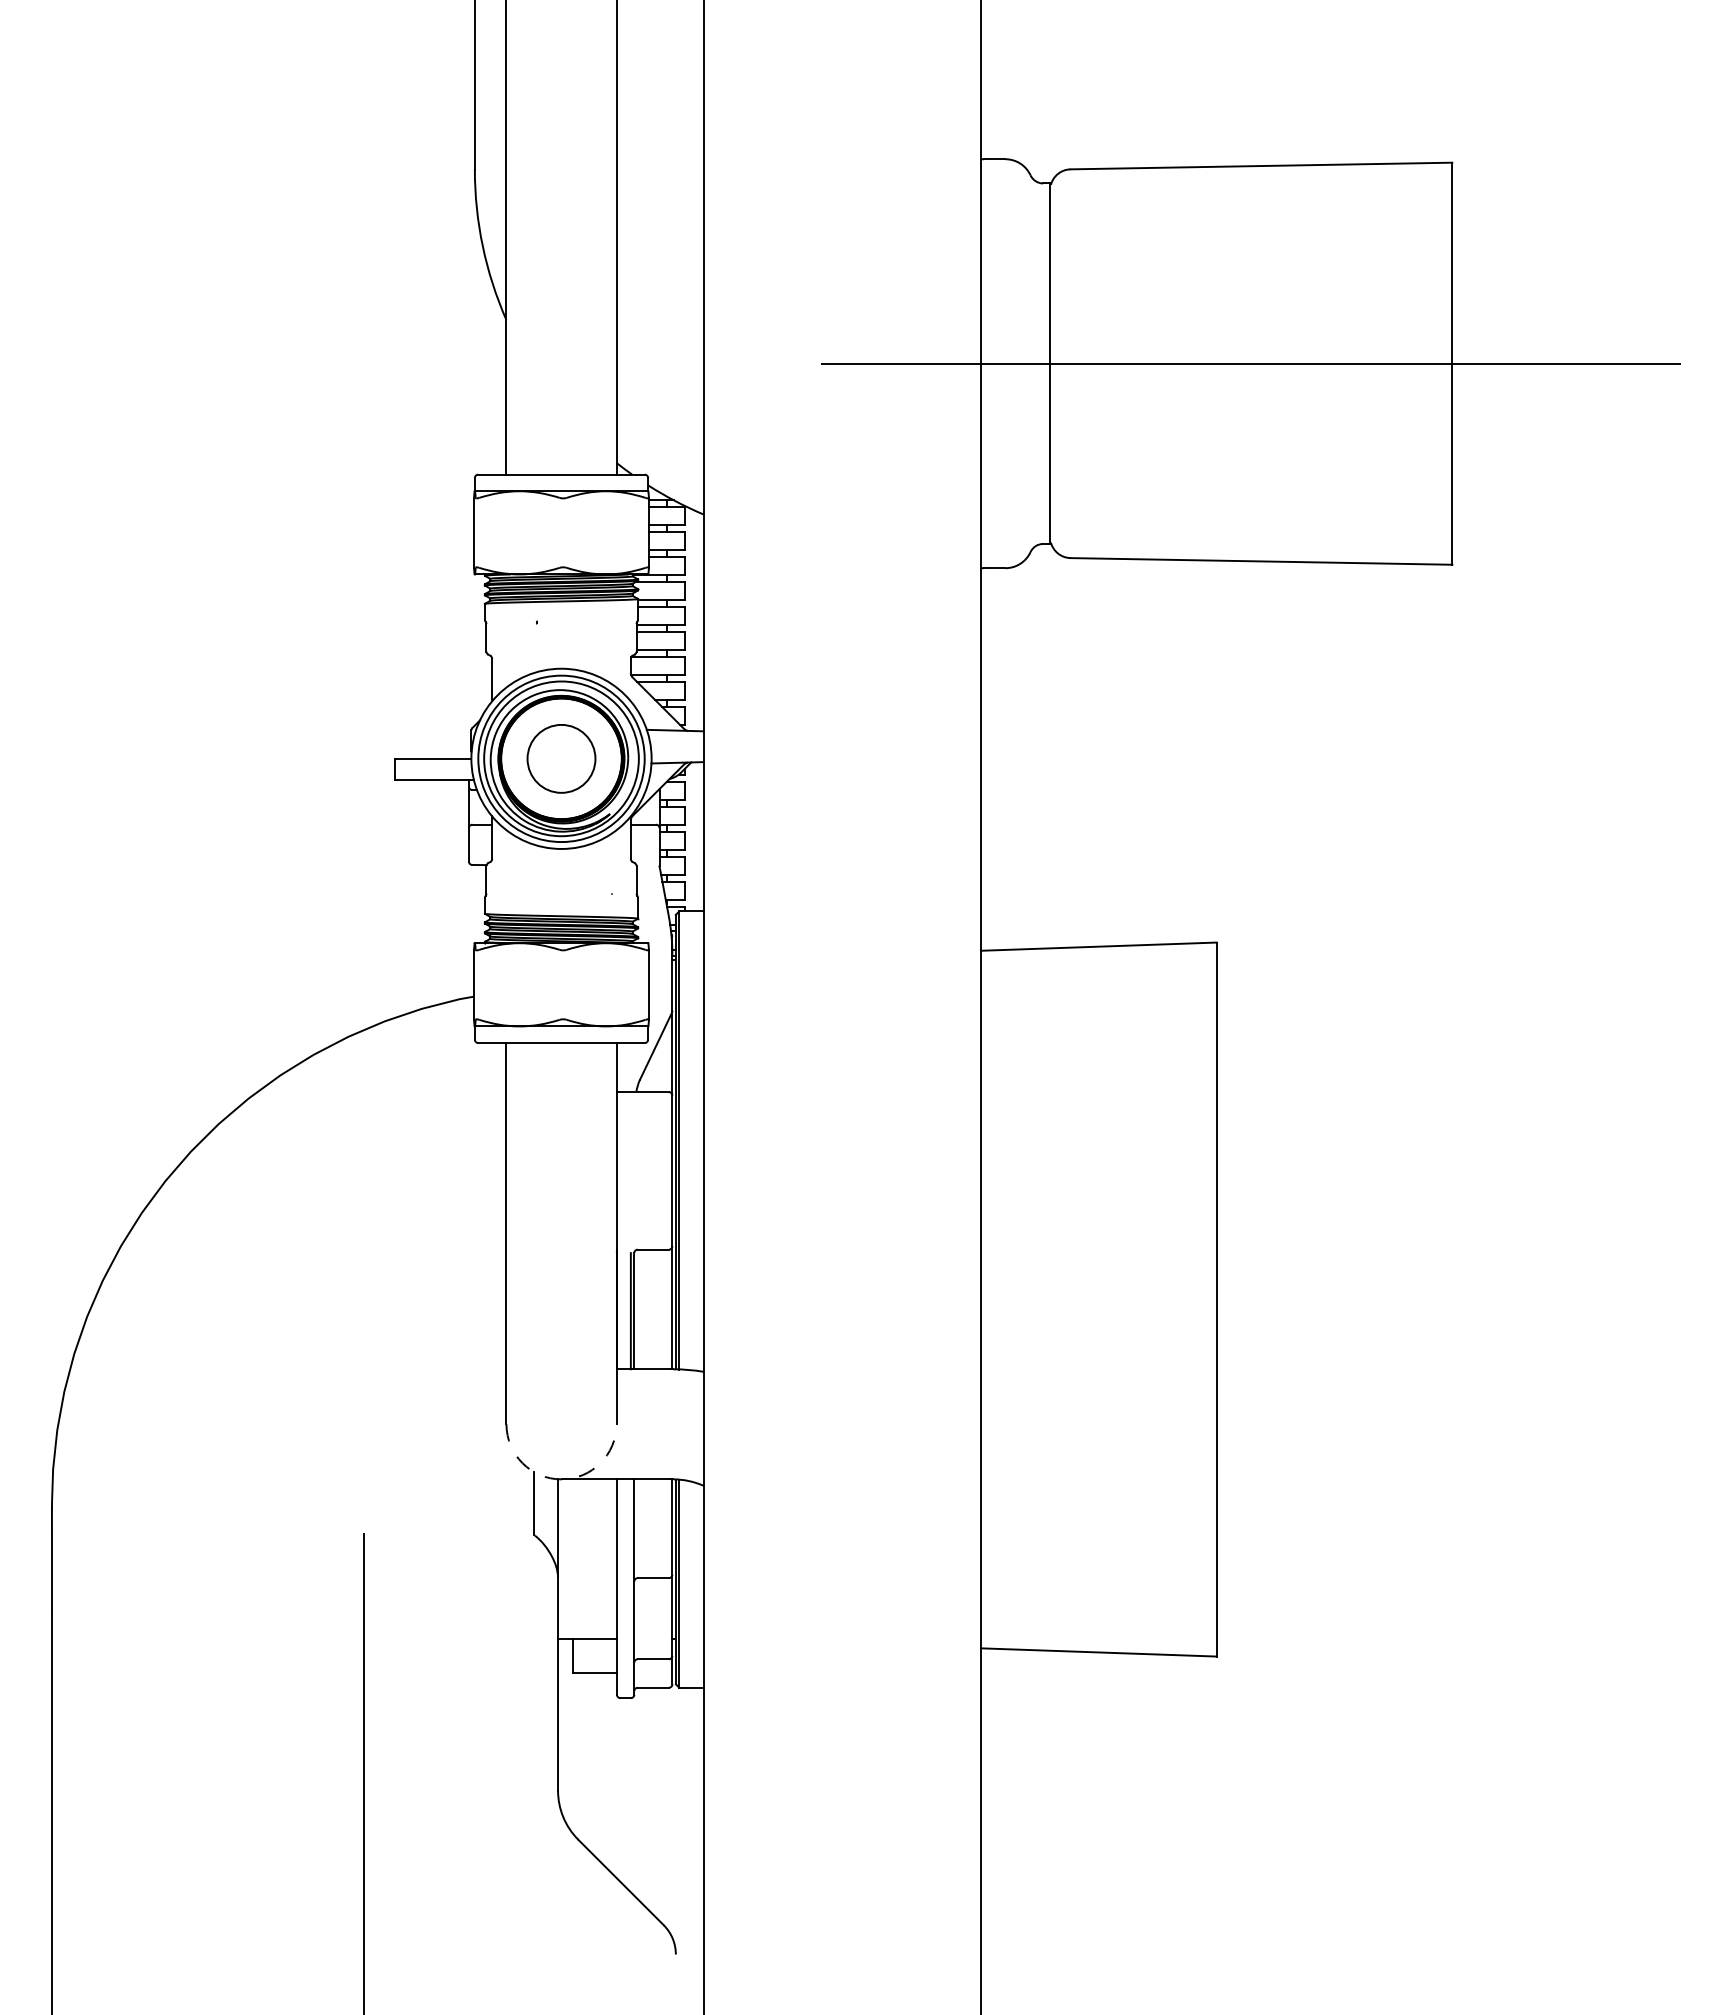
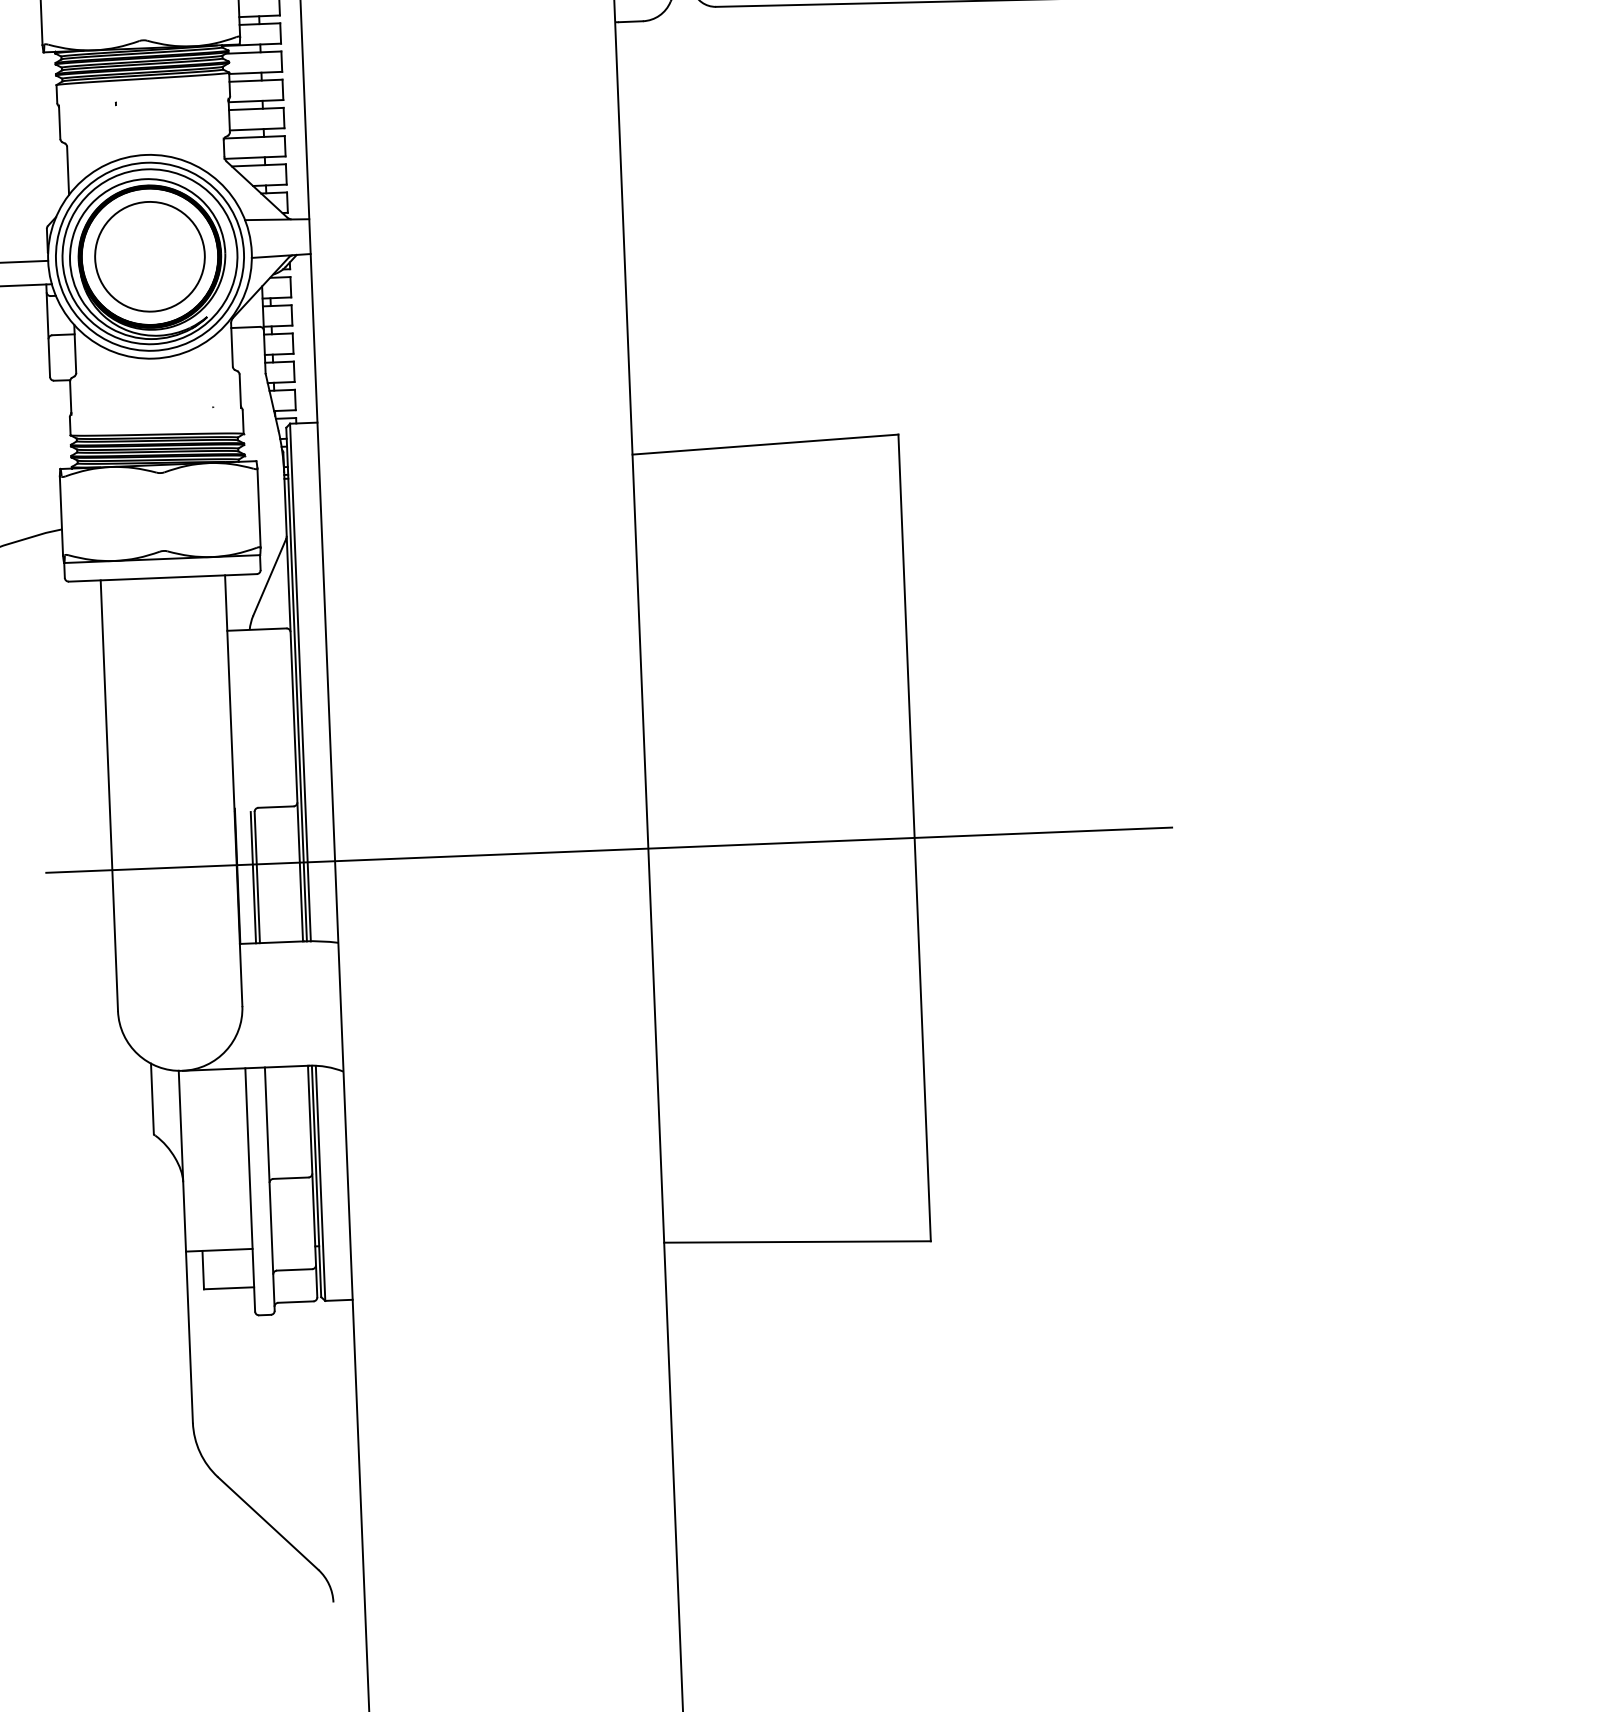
circle: (561, 758) -> (149, 256), size x1.43
line: (946, 1299) -> (609, 850), added
arc: (561, 1479) -> (182, 1070), dashed -> solid

